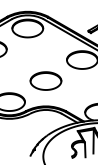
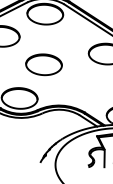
part: (45, 80) -> (43, 64), moved

